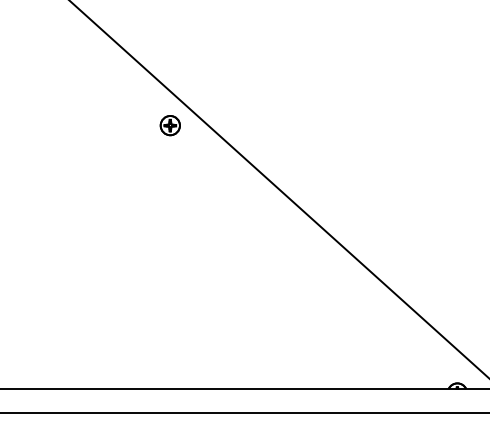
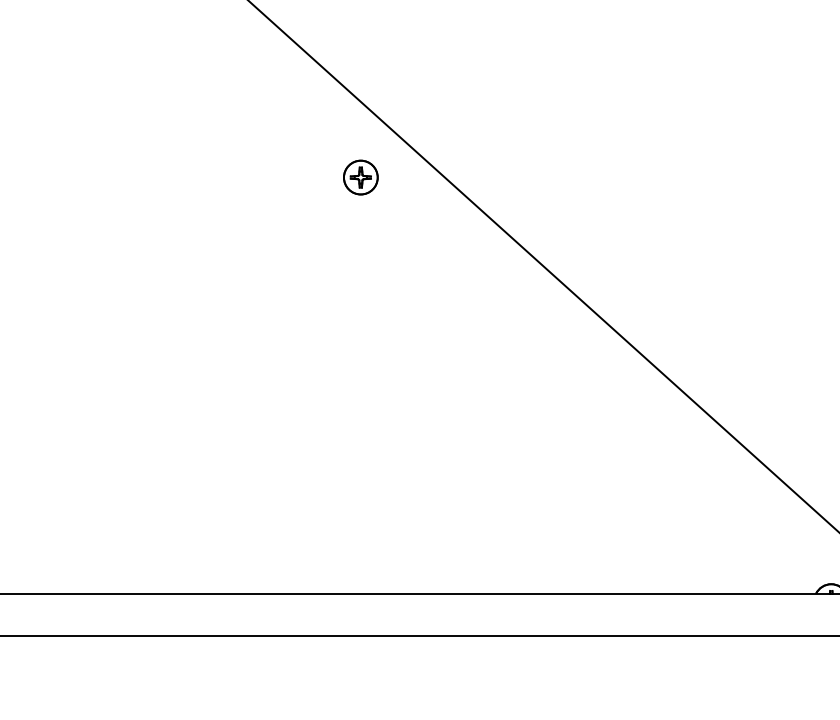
part: (169, 125) -> (359, 177), moved

